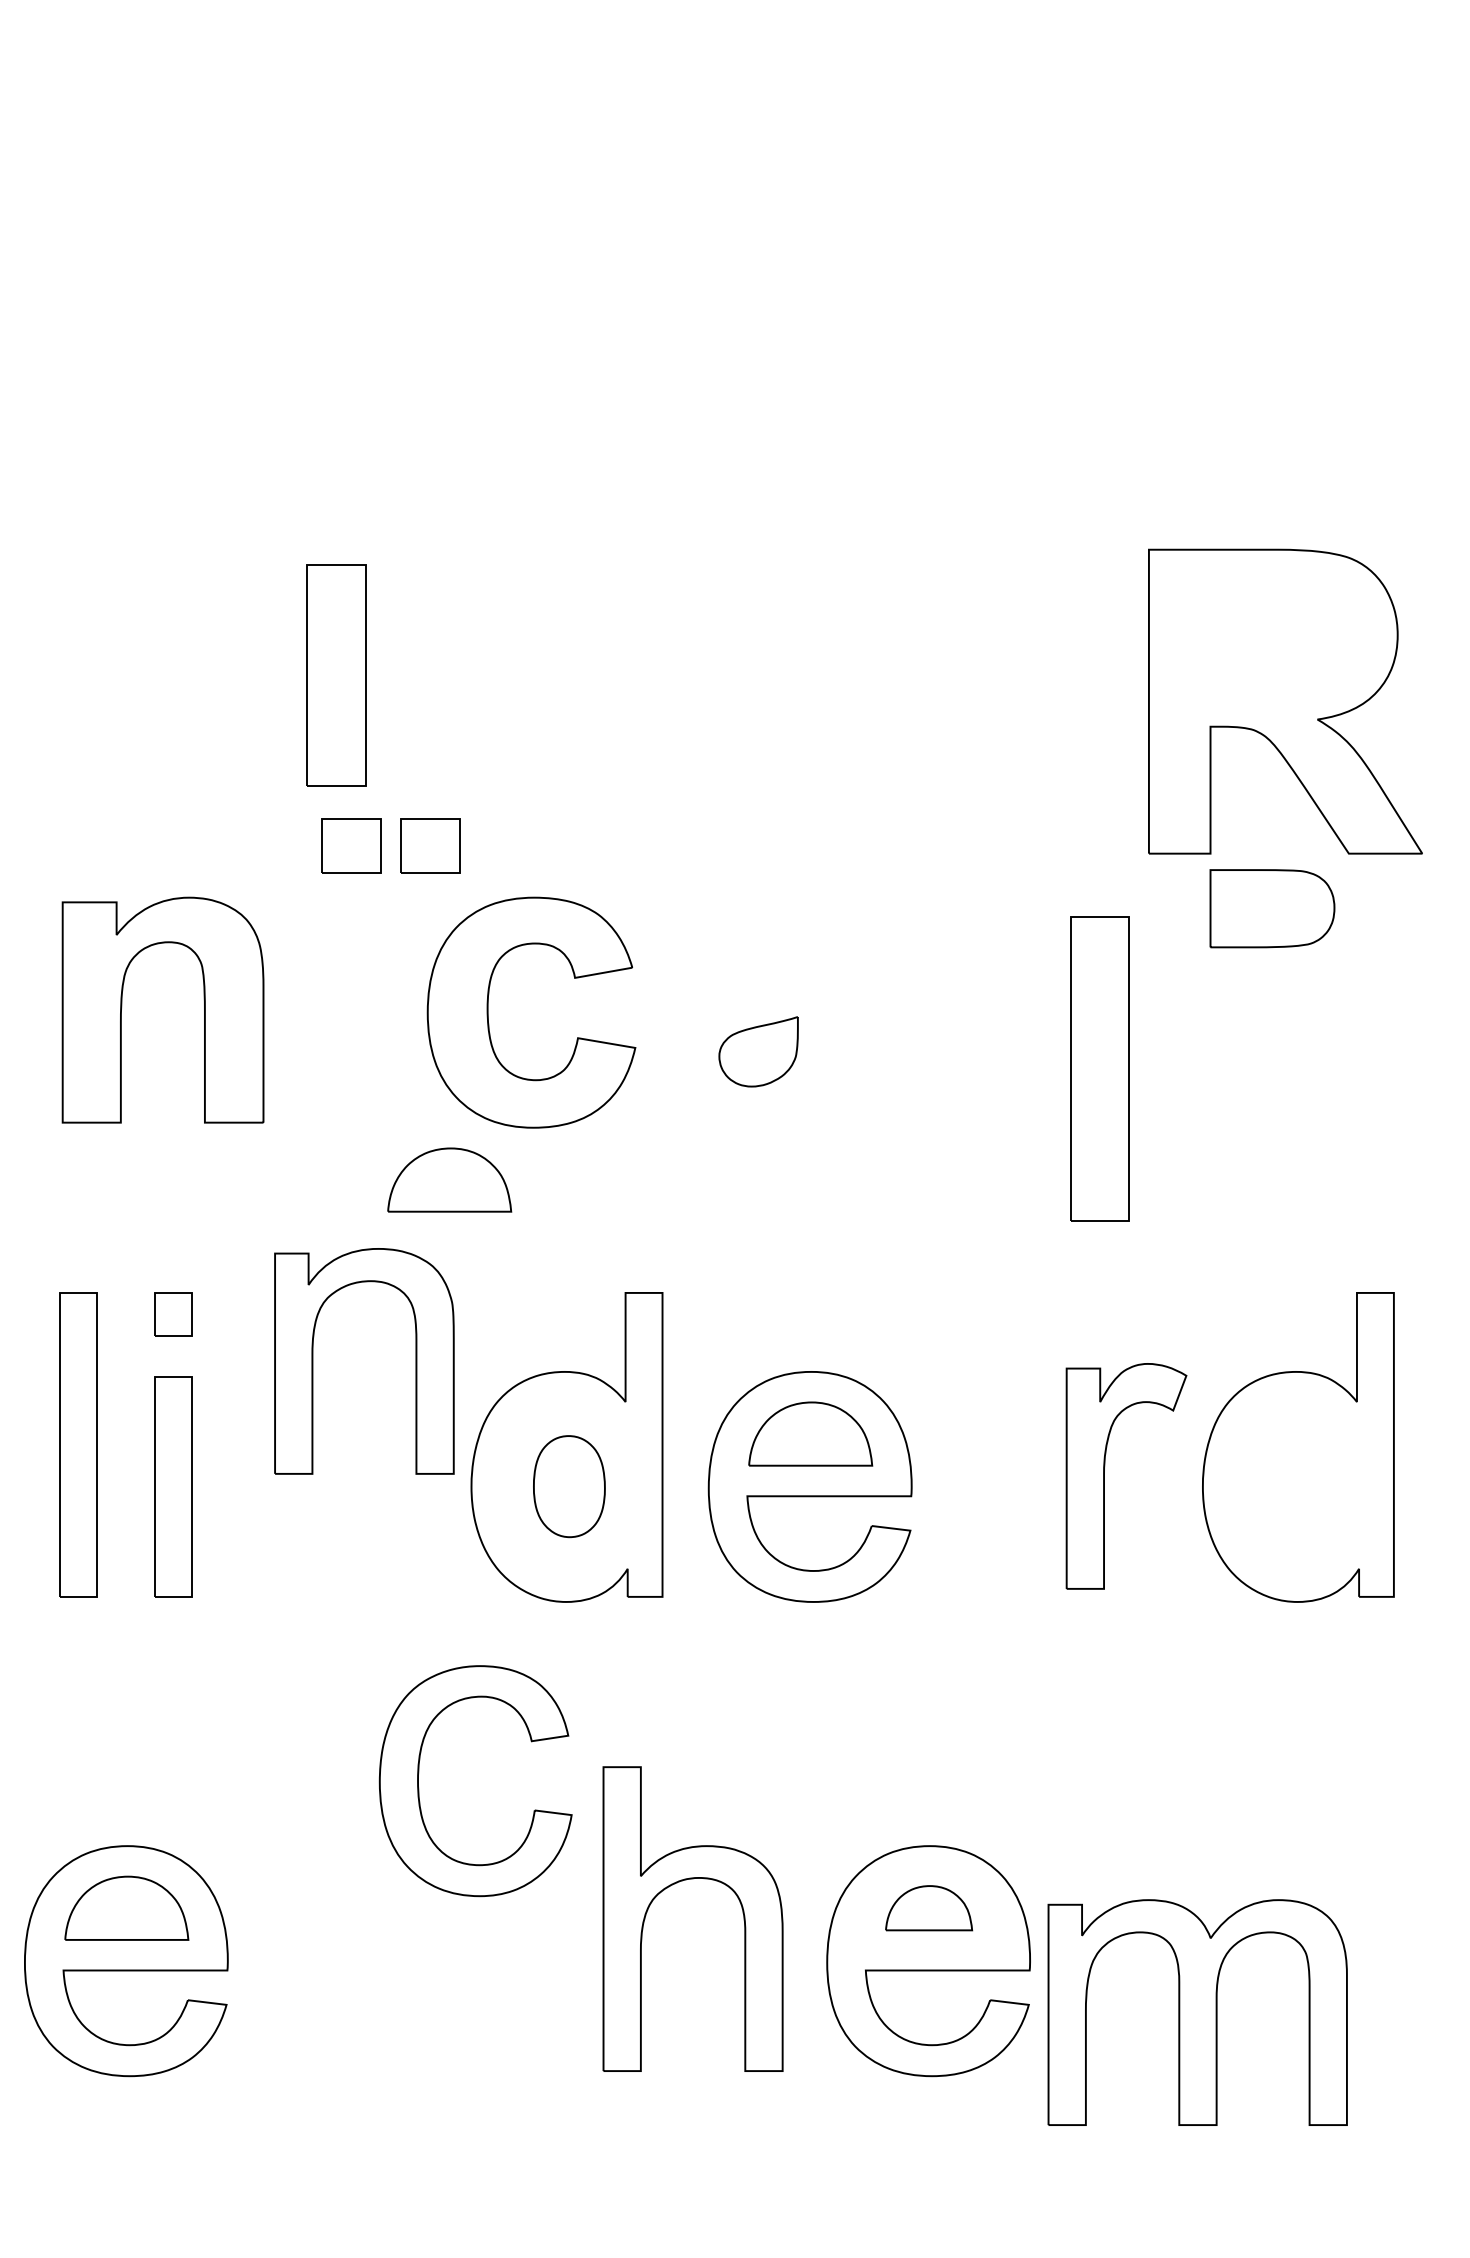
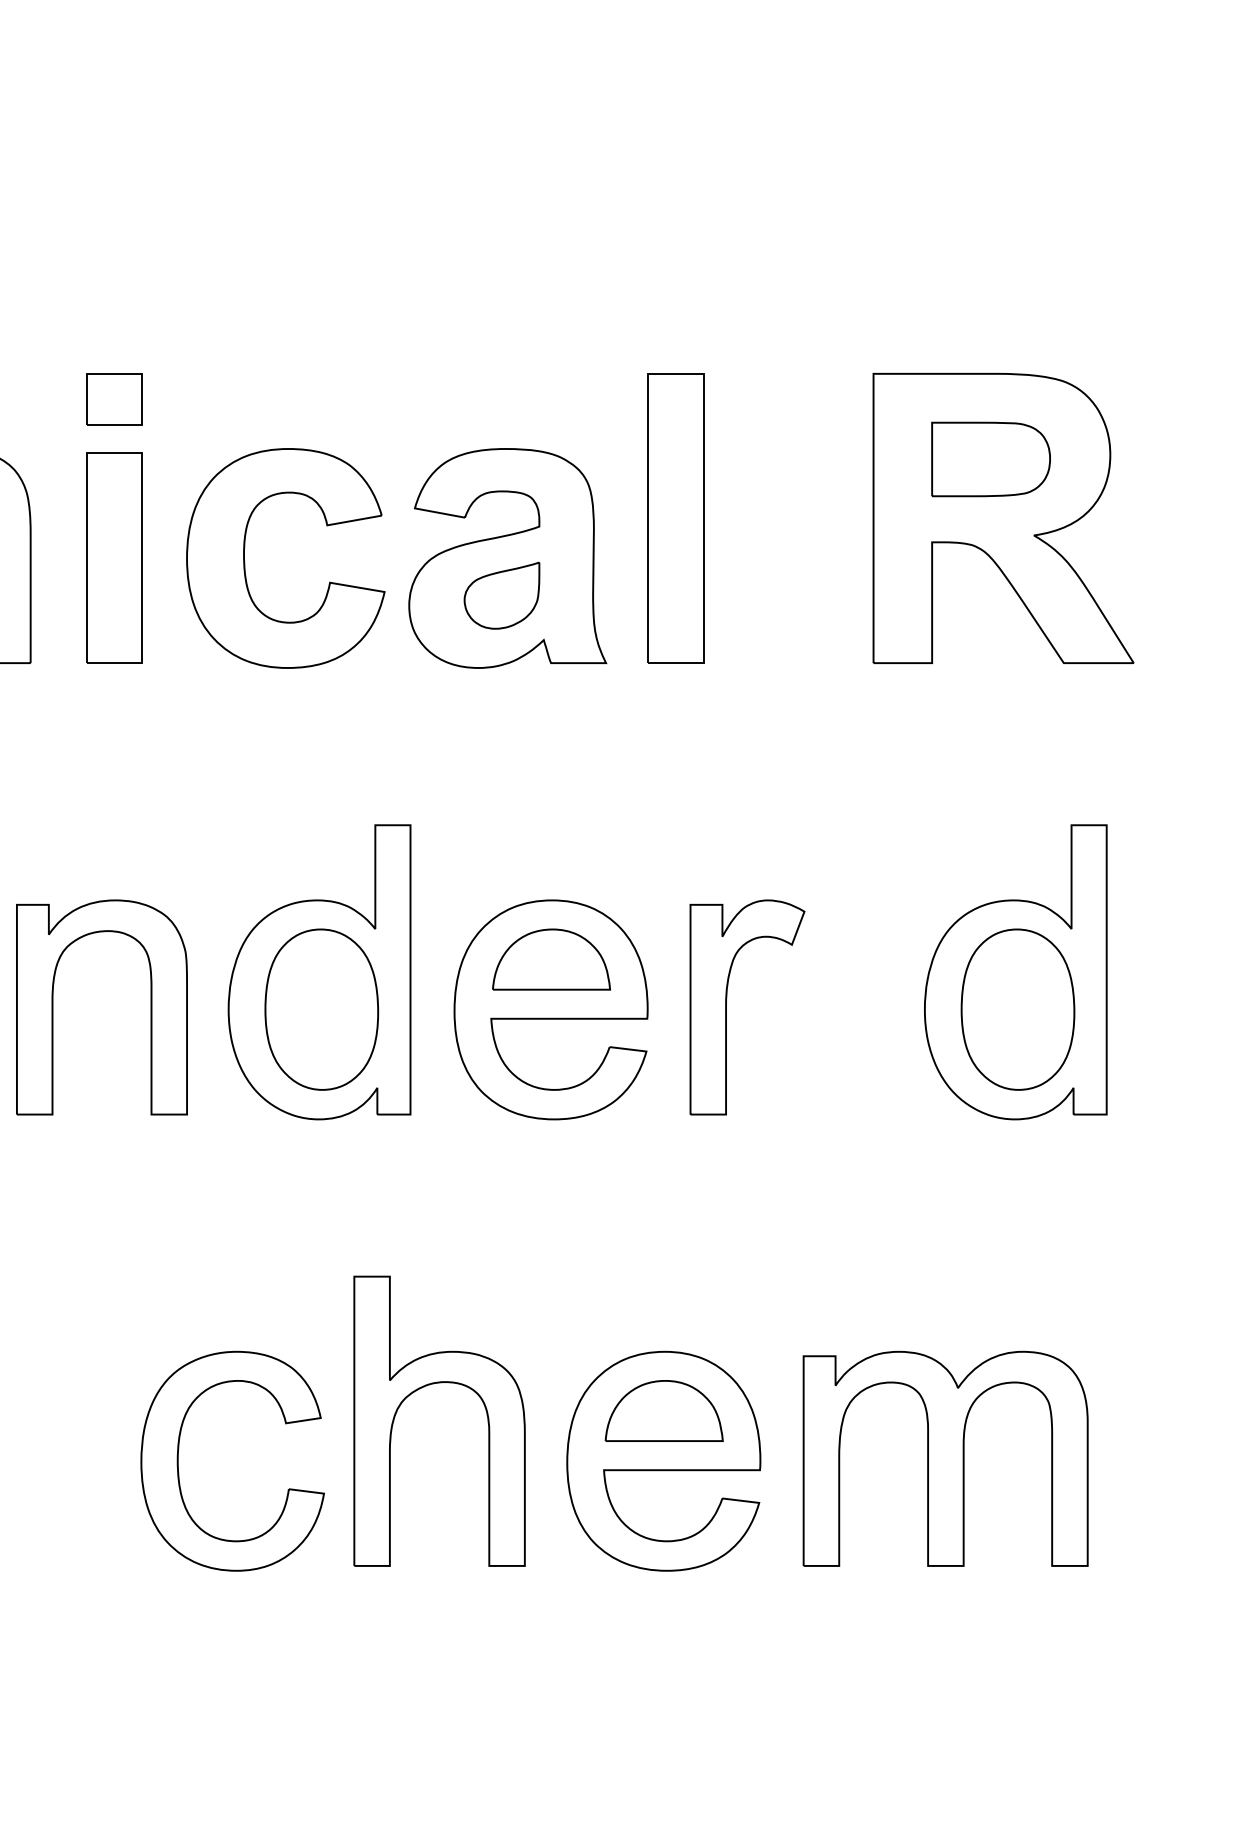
part: (336, 675) -> (114, 558), moved
part: (1285, 701) -> (1003, 518), moved
part: (430, 845) -> (189, 399), removed
part: (764, 1012) -> (507, 558), added
part: (1099, 1068) -> (676, 518), moved
part: (449, 1179) -> (207, 717), removed
part: (313, 1361) -> (53, 1007), moved
part: (1104, 1476) -> (726, 1007), moved
part: (569, 1486) -> (321, 1009), size x1.67
part: (1300, 1486) -> (1017, 1009), added
part: (419, 1788) -> (179, 1468), moved
part: (928, 1907) -> (663, 1410), size x1.43
part: (1197, 2012) -> (945, 1458), moved

